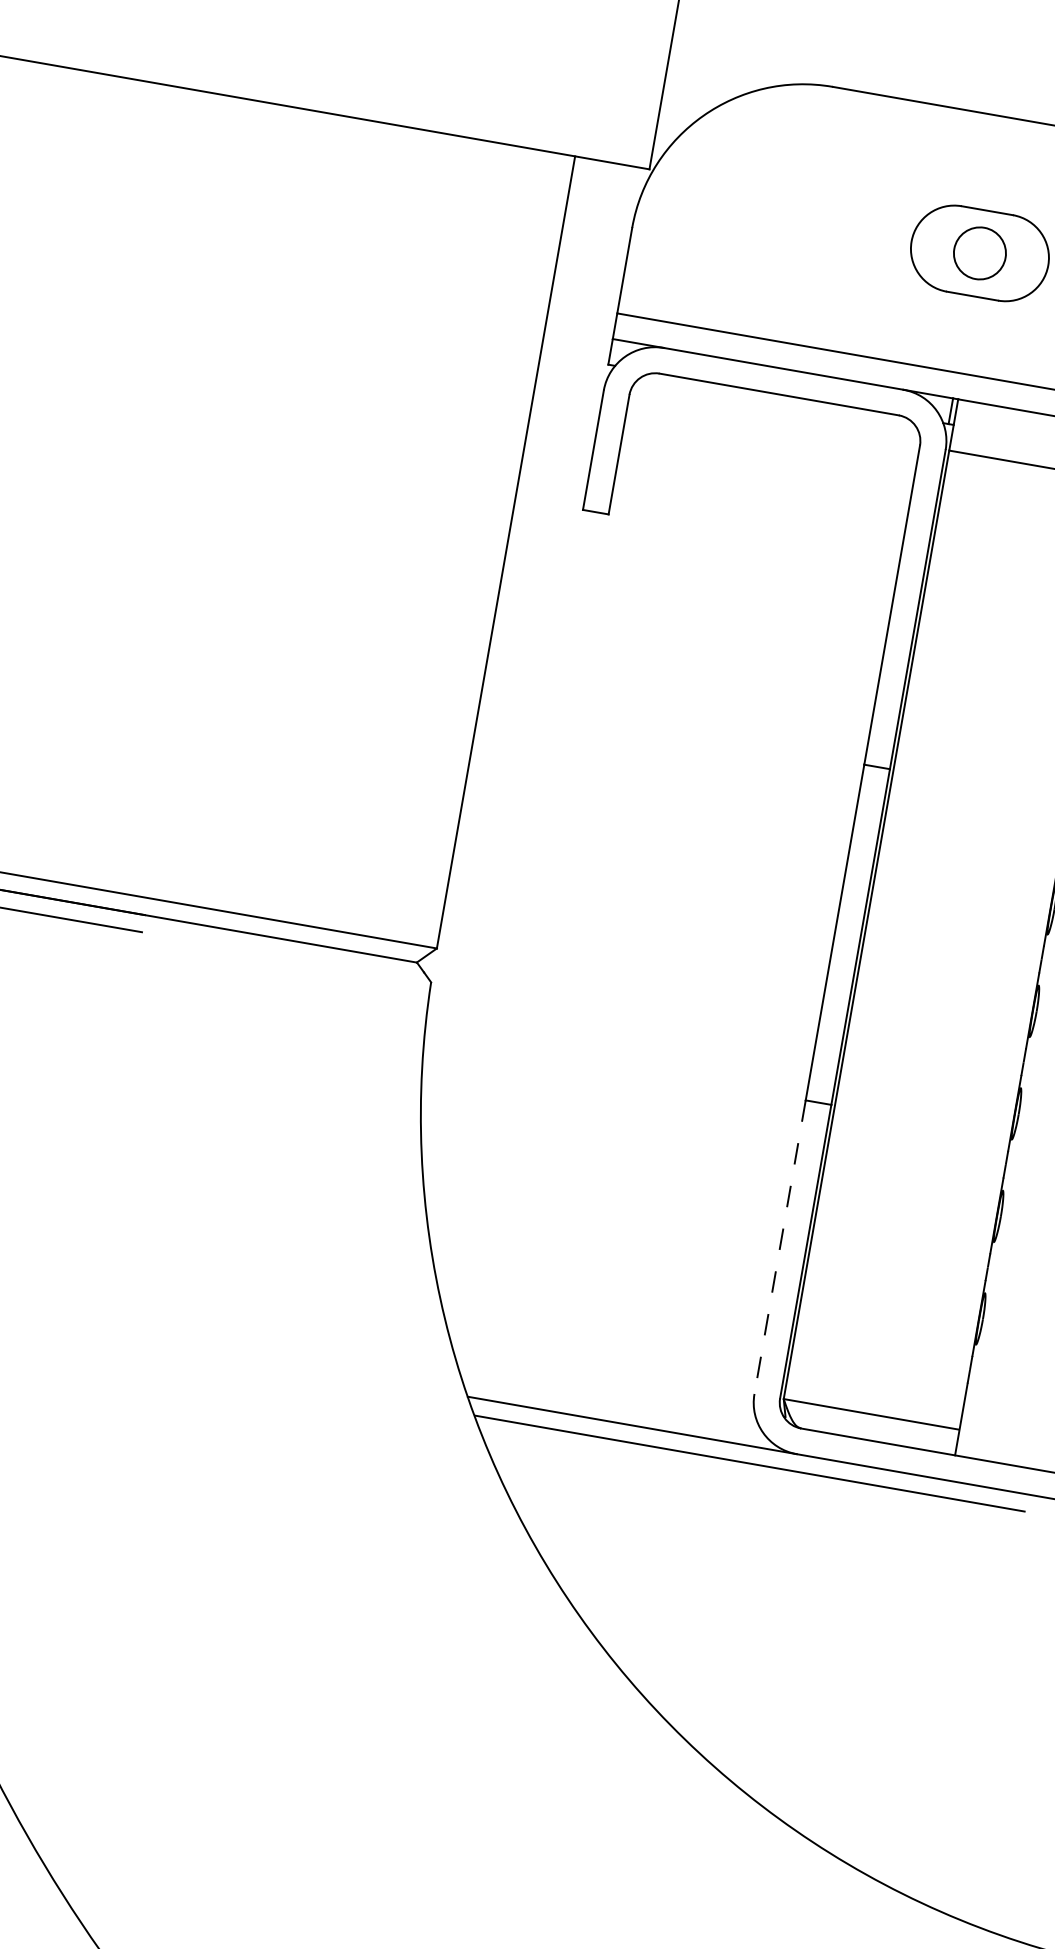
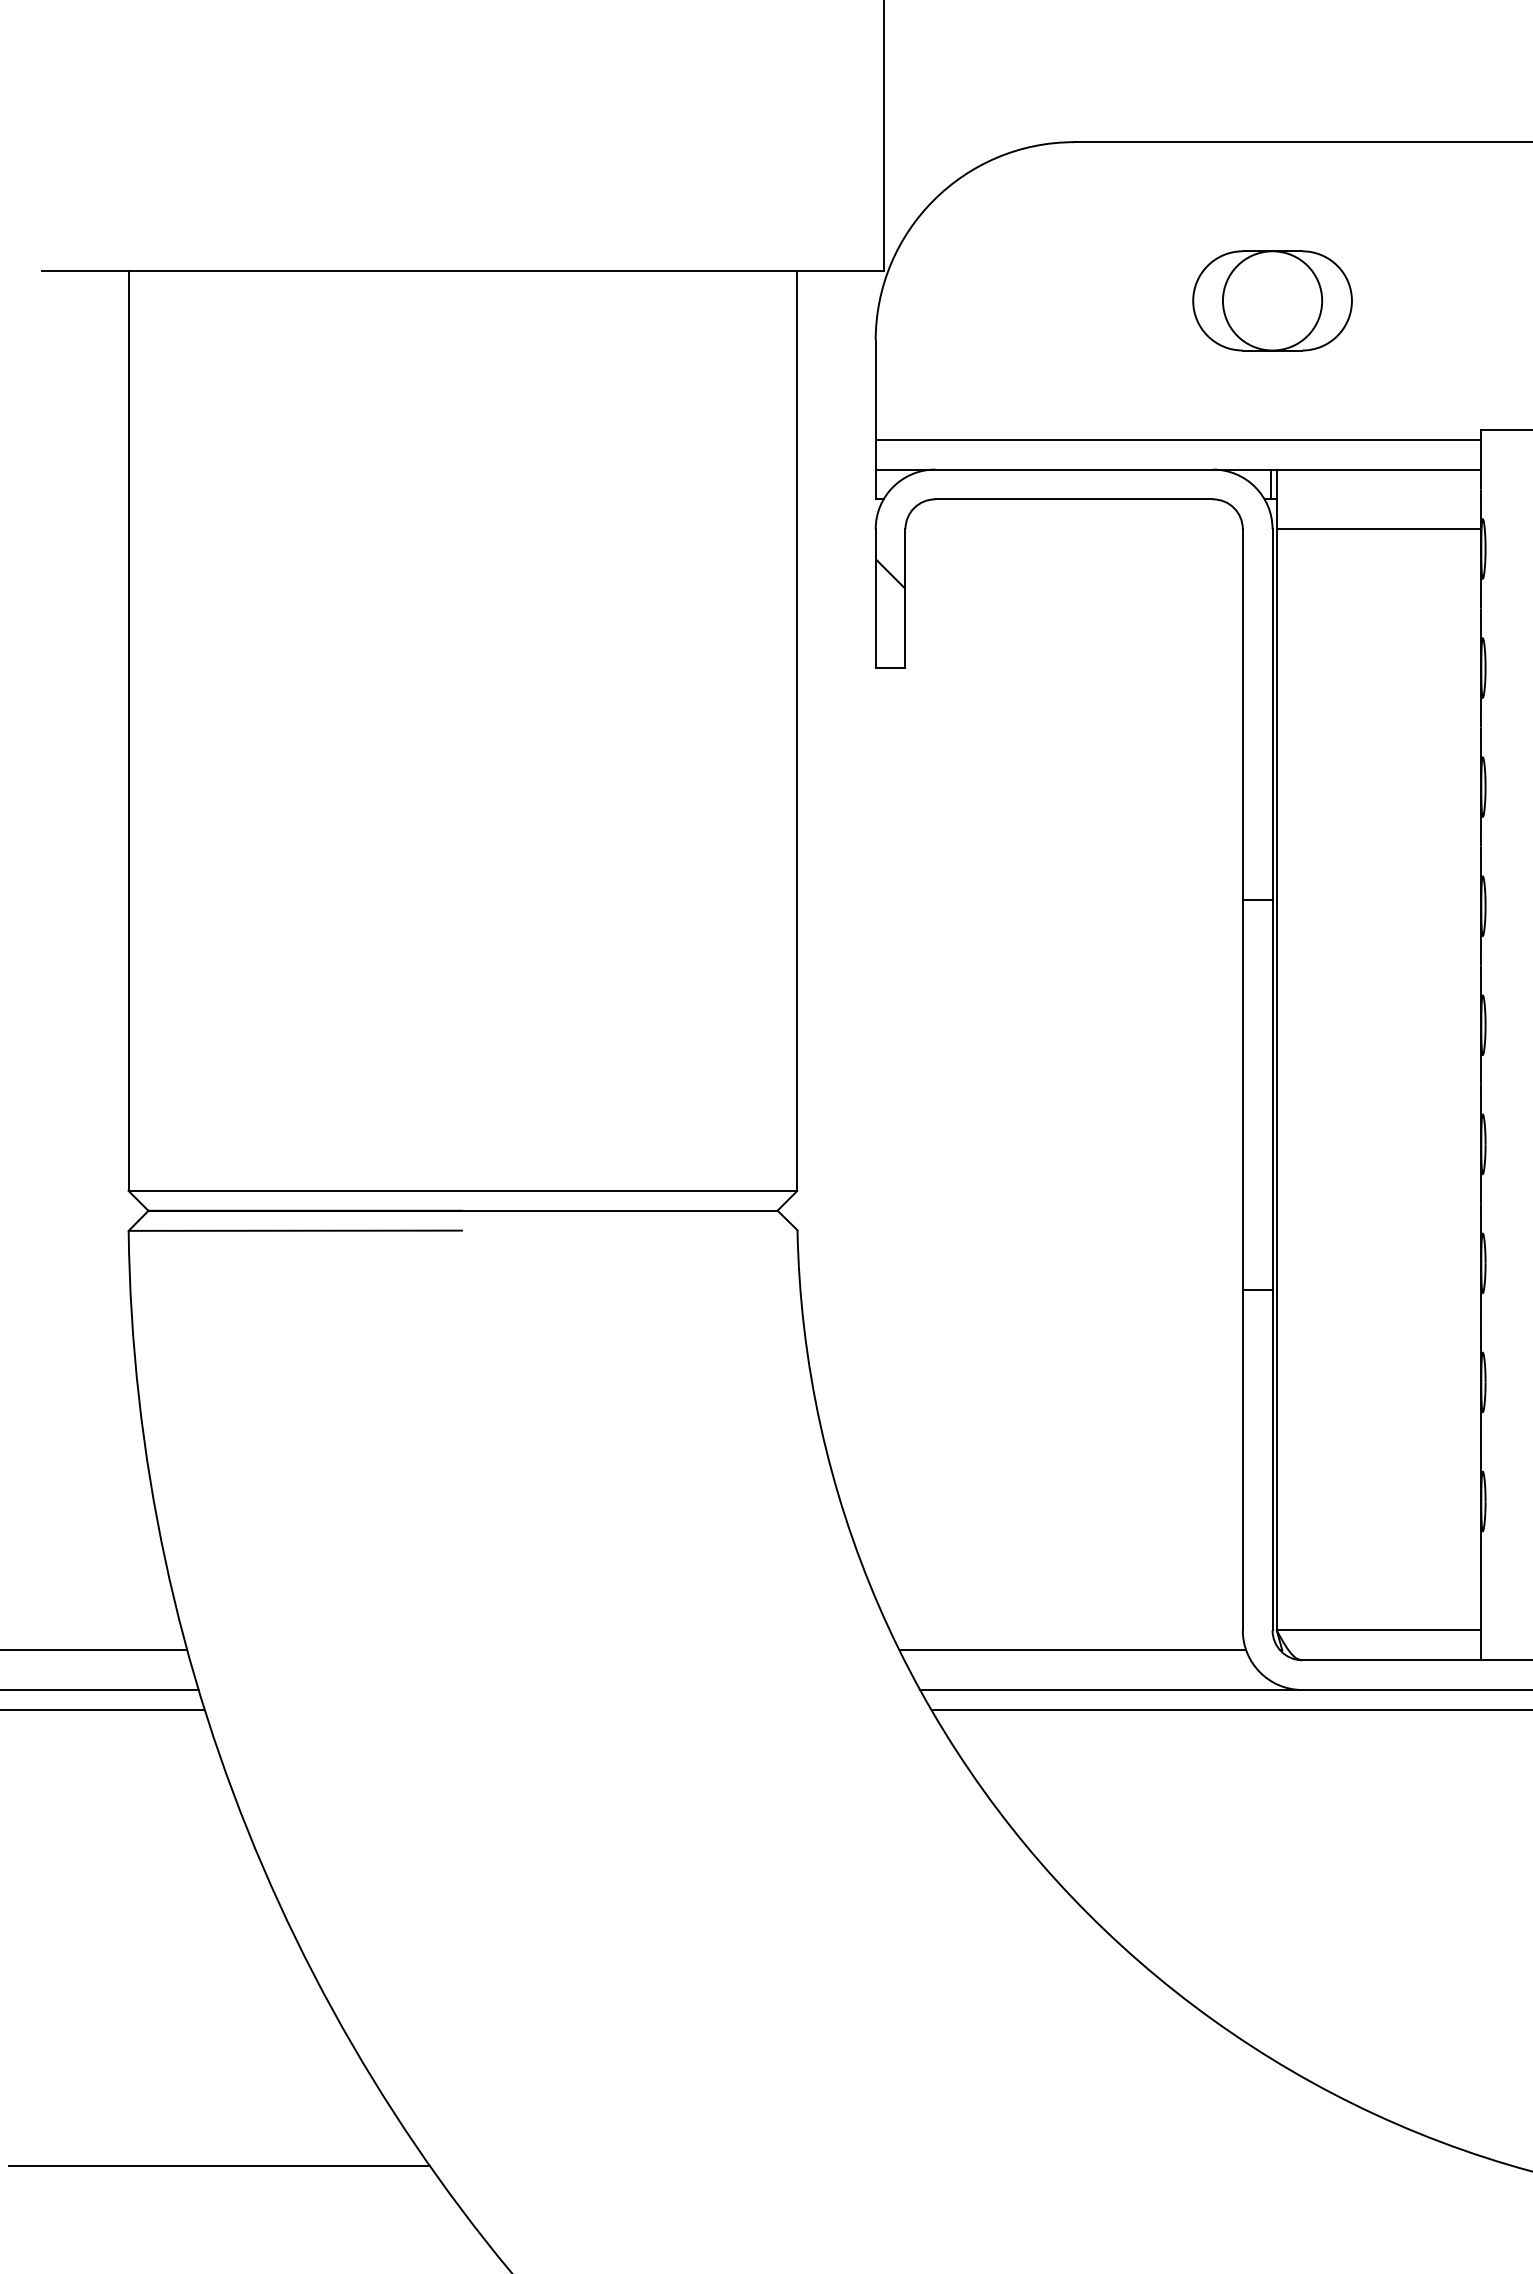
circle: (979, 253) -> (1272, 300), size x1.67
hatch: (609, 430) -> (890, 573), added
line: (779, 1247) -> (1242, 1460), dashed -> solid
line: (604, 1385) -> (1072, 1650), added

